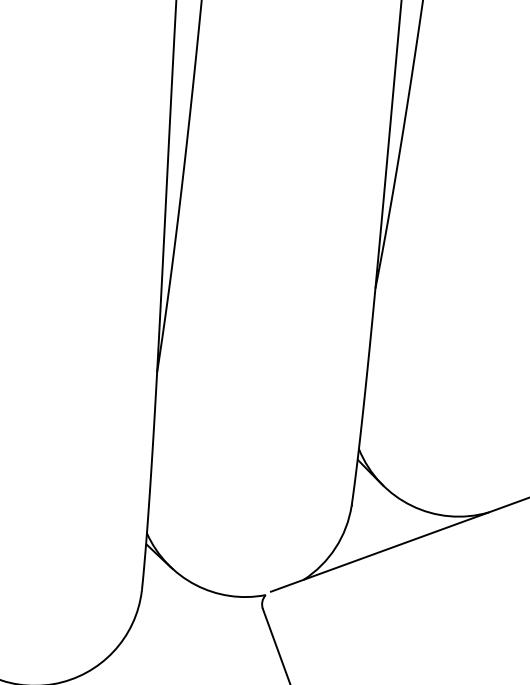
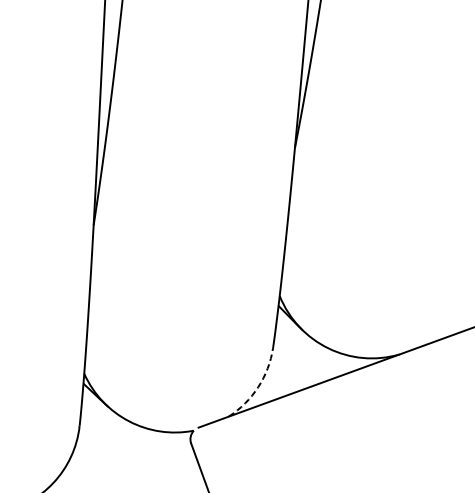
arc: (335, 547) -> (258, 386), solid -> dashed

